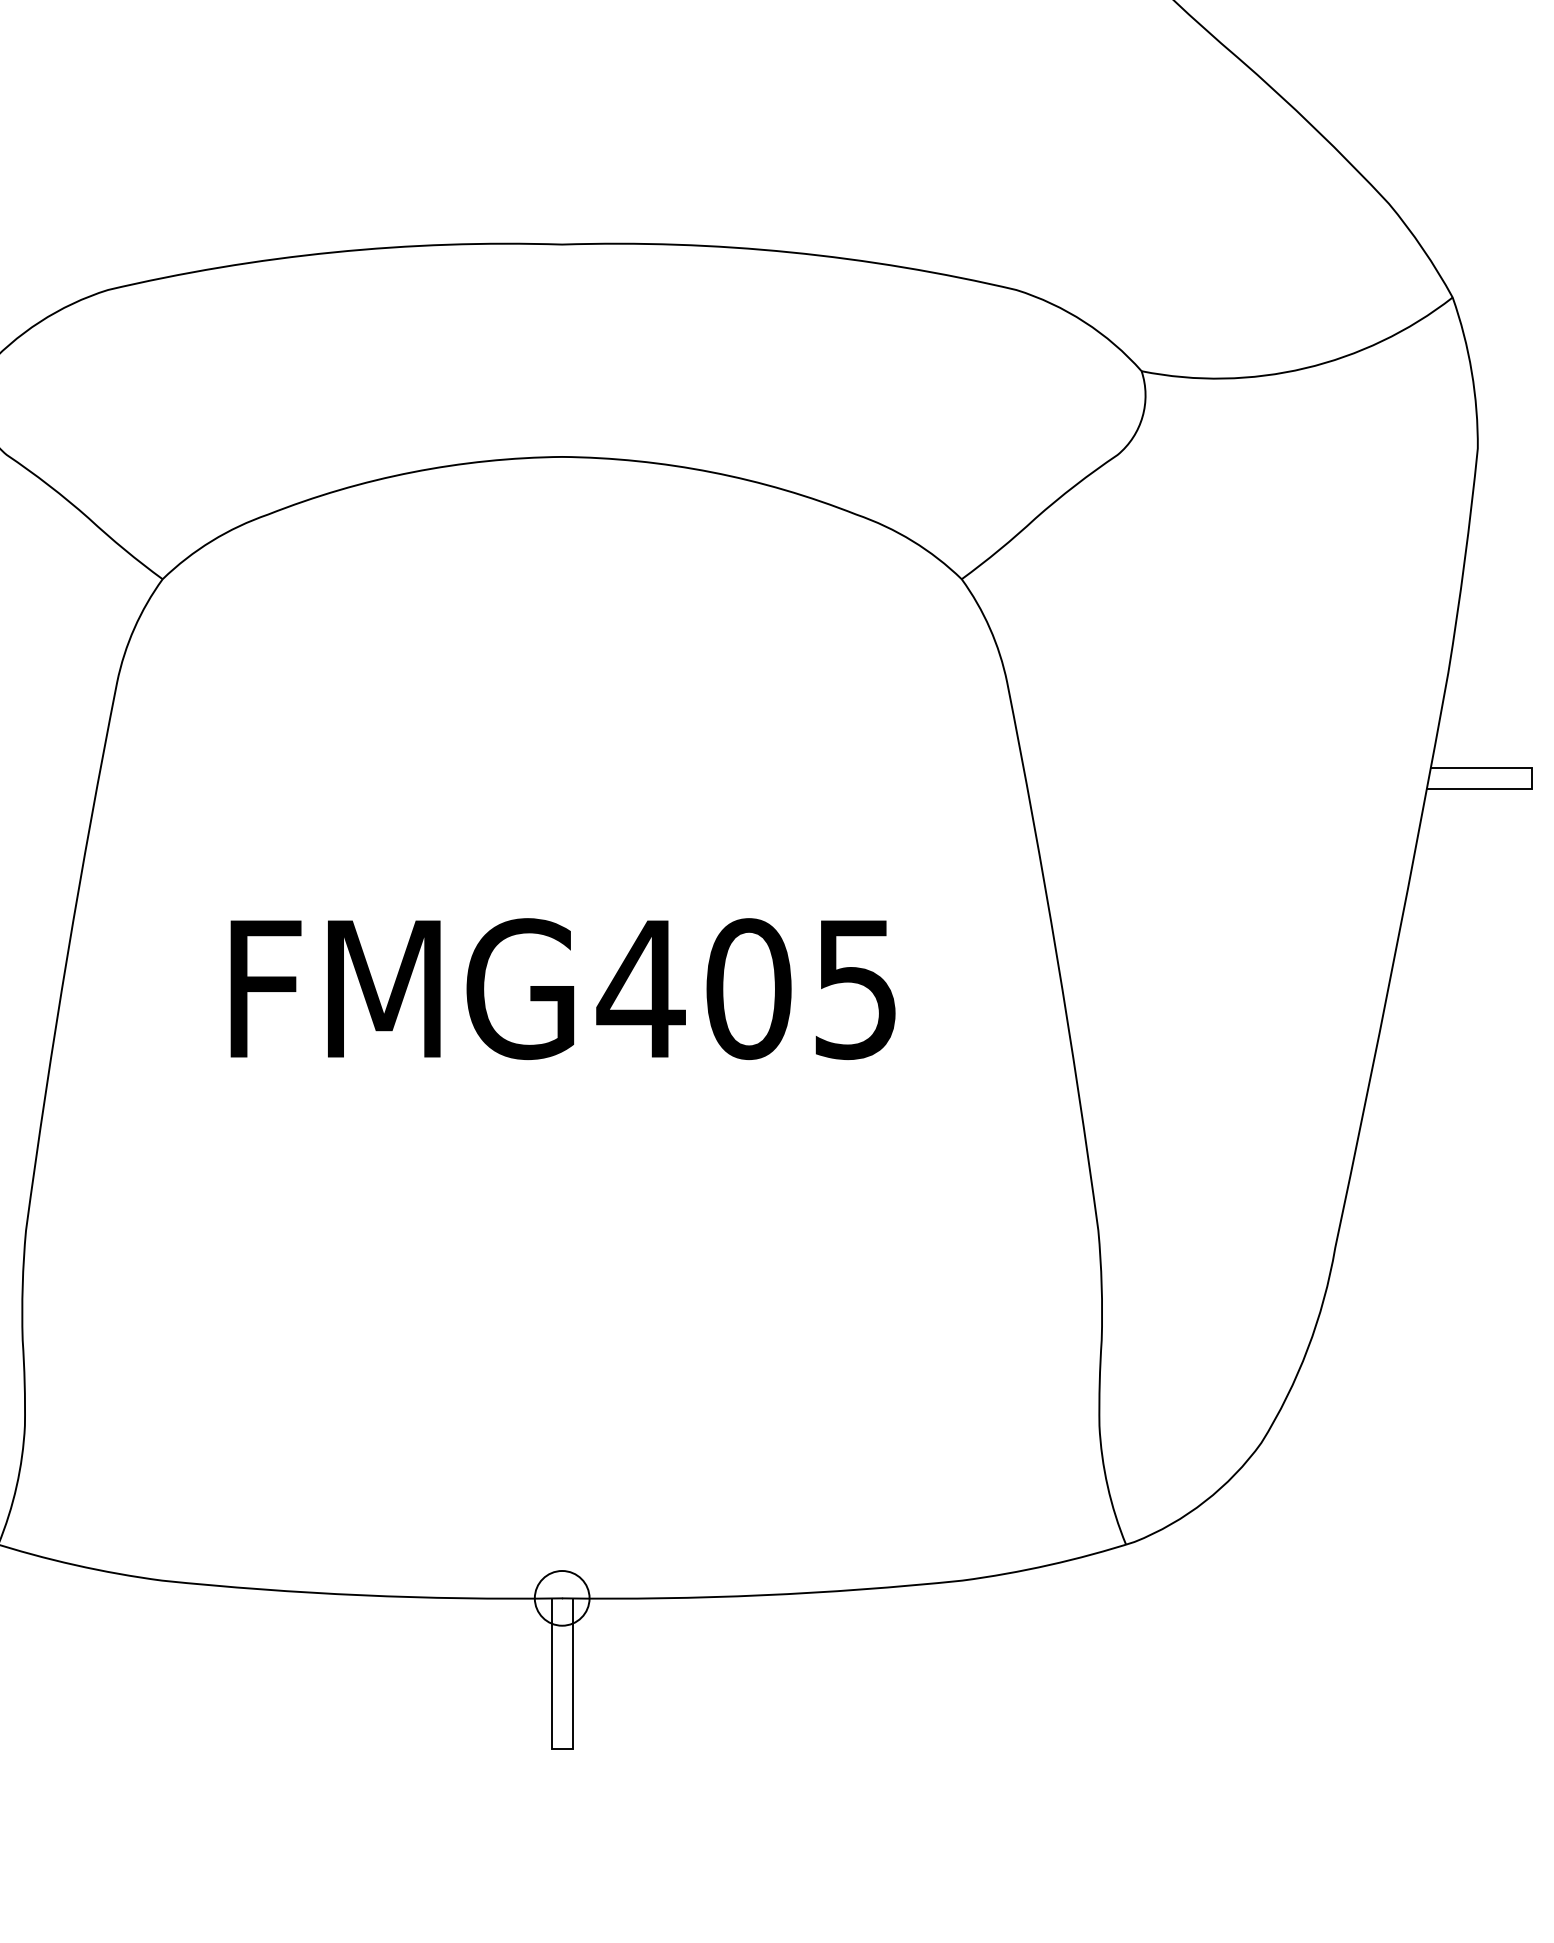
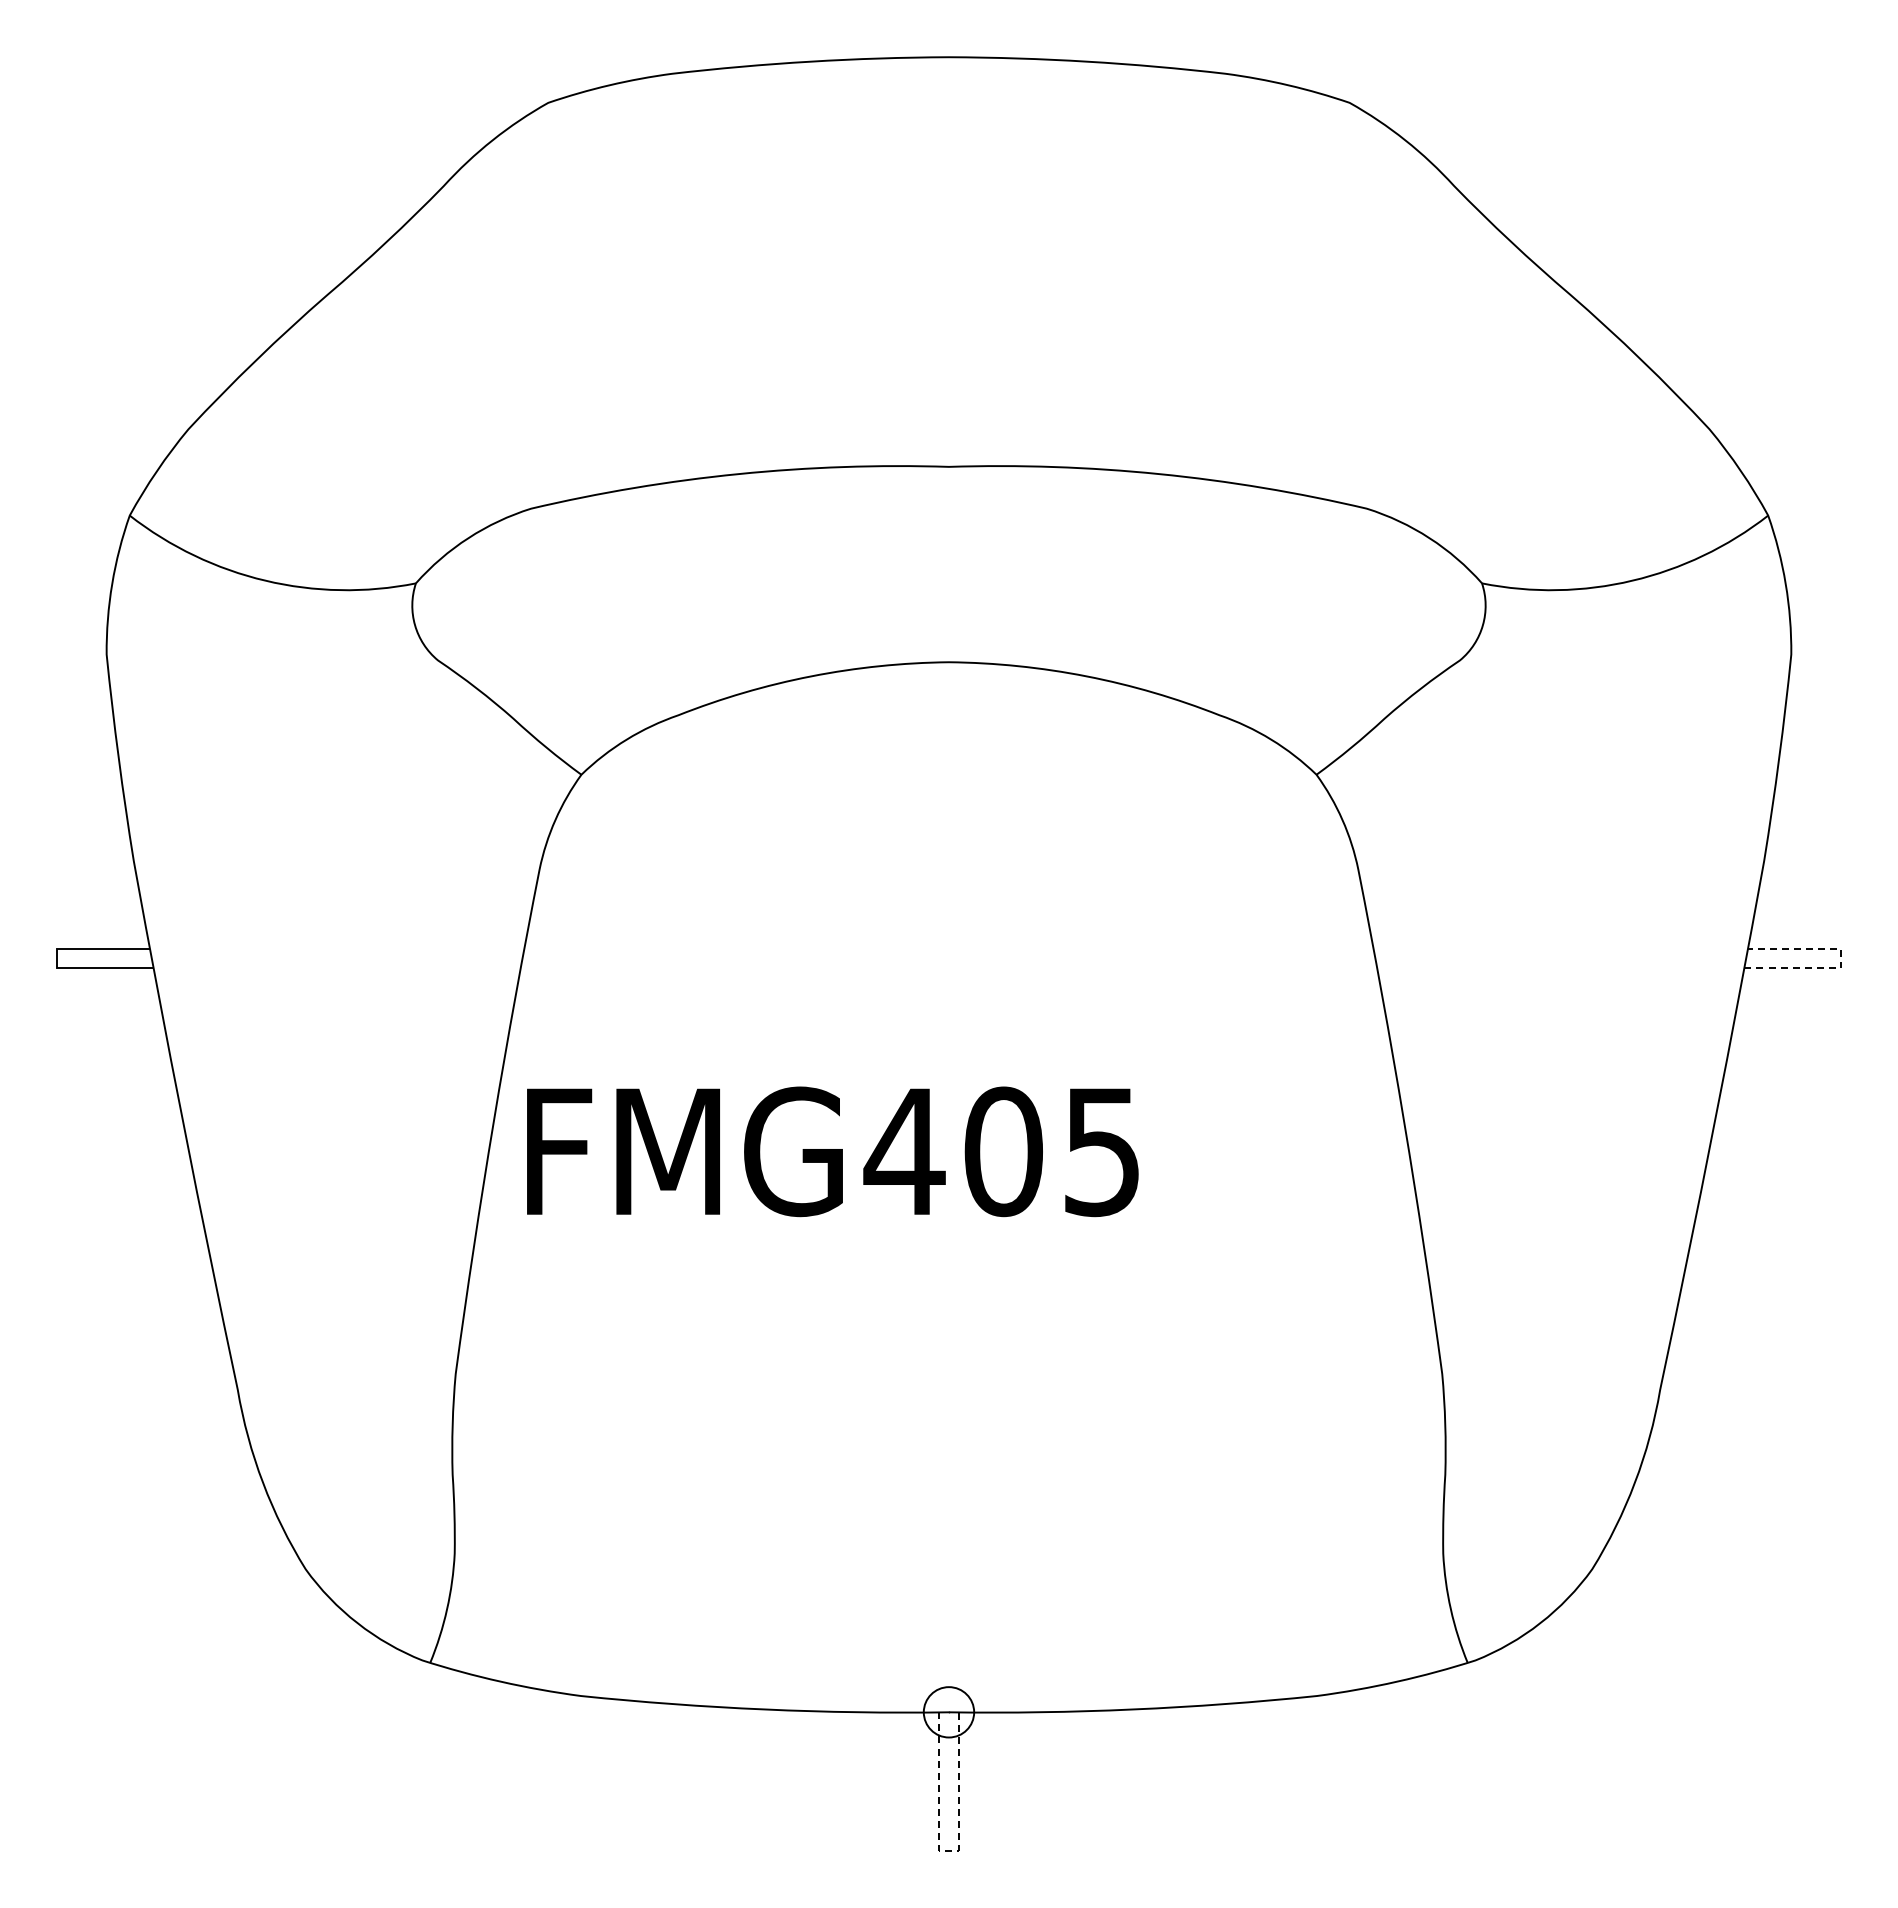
line: (1532, 780) -> (1841, 959), solid -> dashed
text: (562, 988) -> (832, 1151), moved
line: (561, 1748) -> (948, 1850), solid -> dashed

